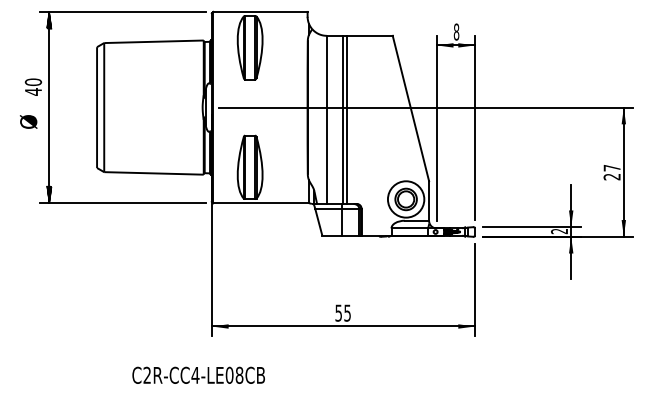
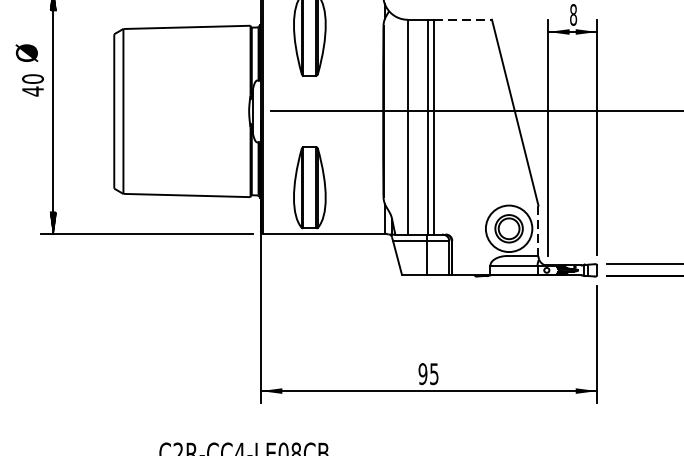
line: (370, 35) -> (463, 19), solid -> dashed
text: (28, 121) -> (26, 52), moved
line: (429, 201) -> (538, 231), solid -> dashed
text: (338, 312) -> (422, 373), 55 -> 95

